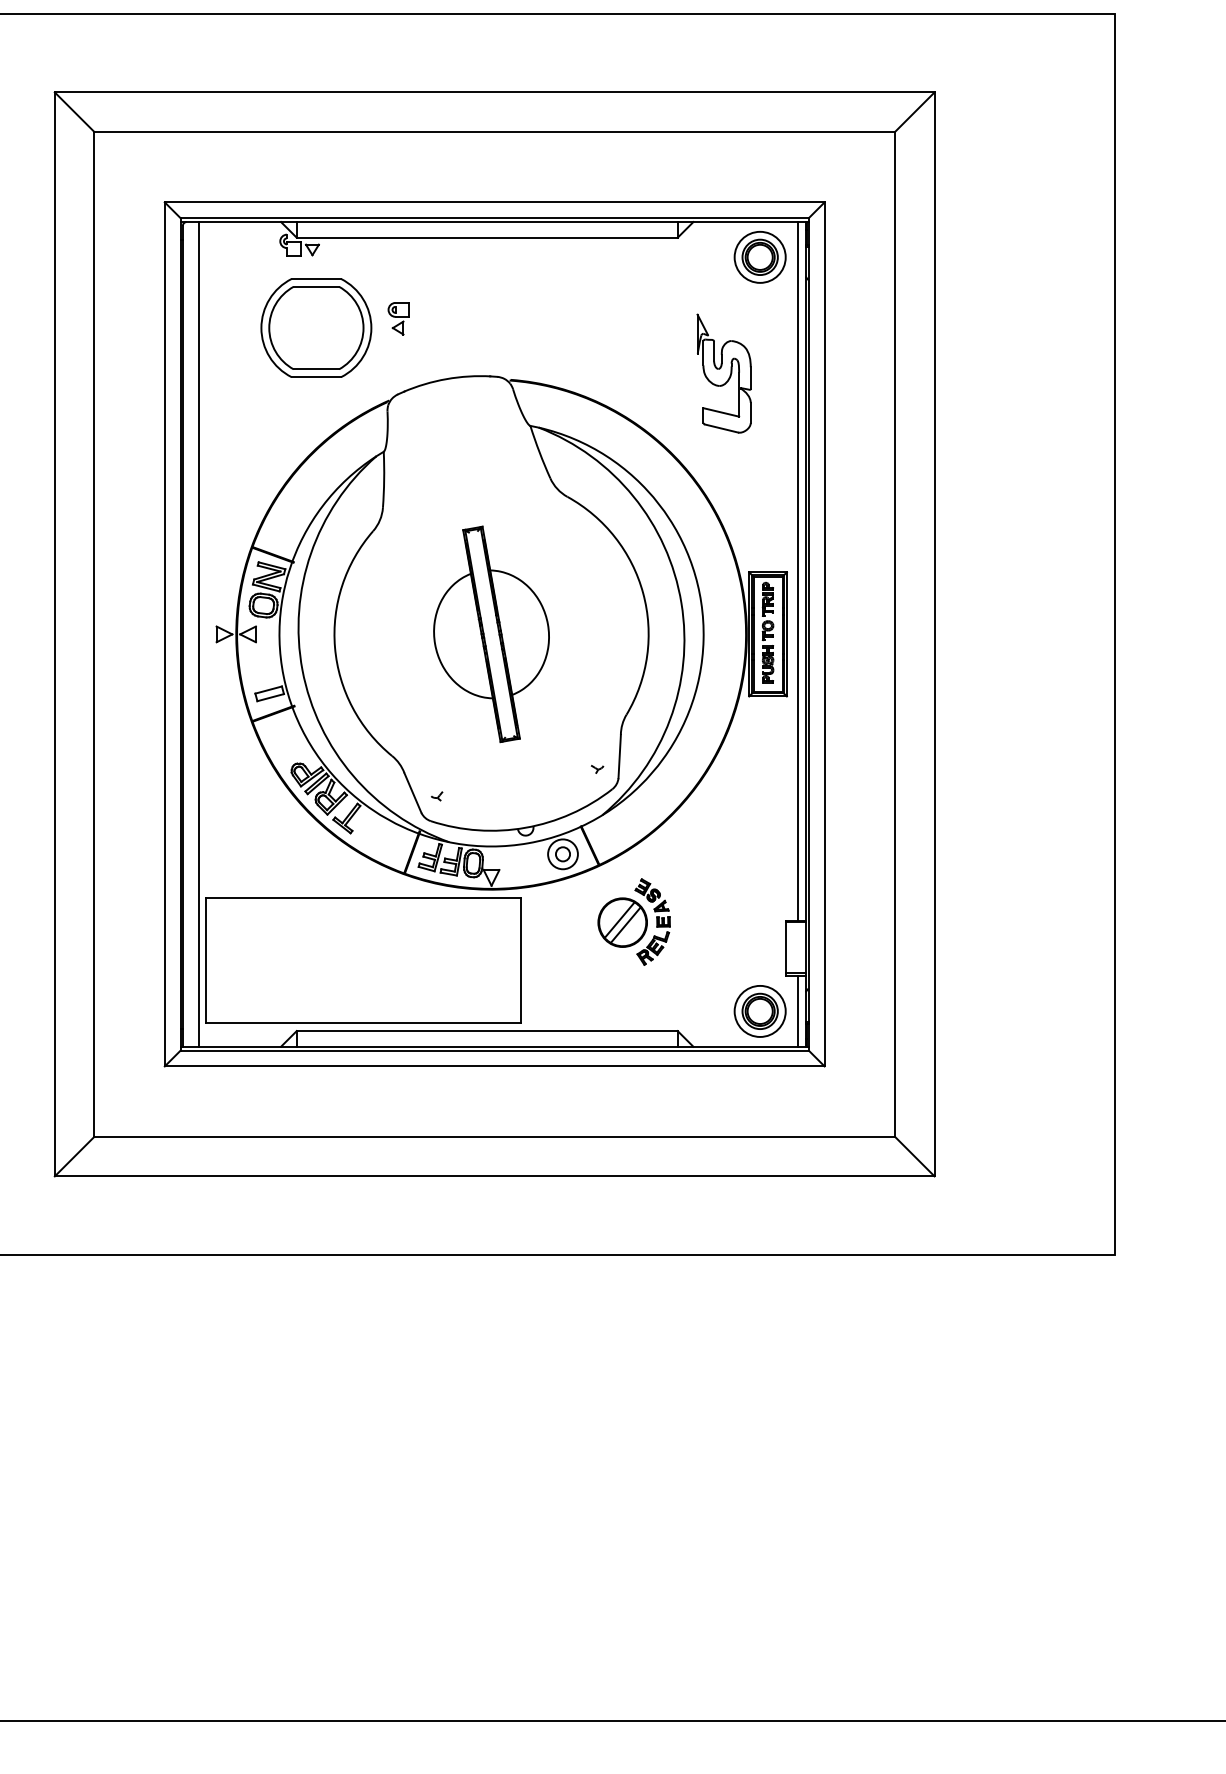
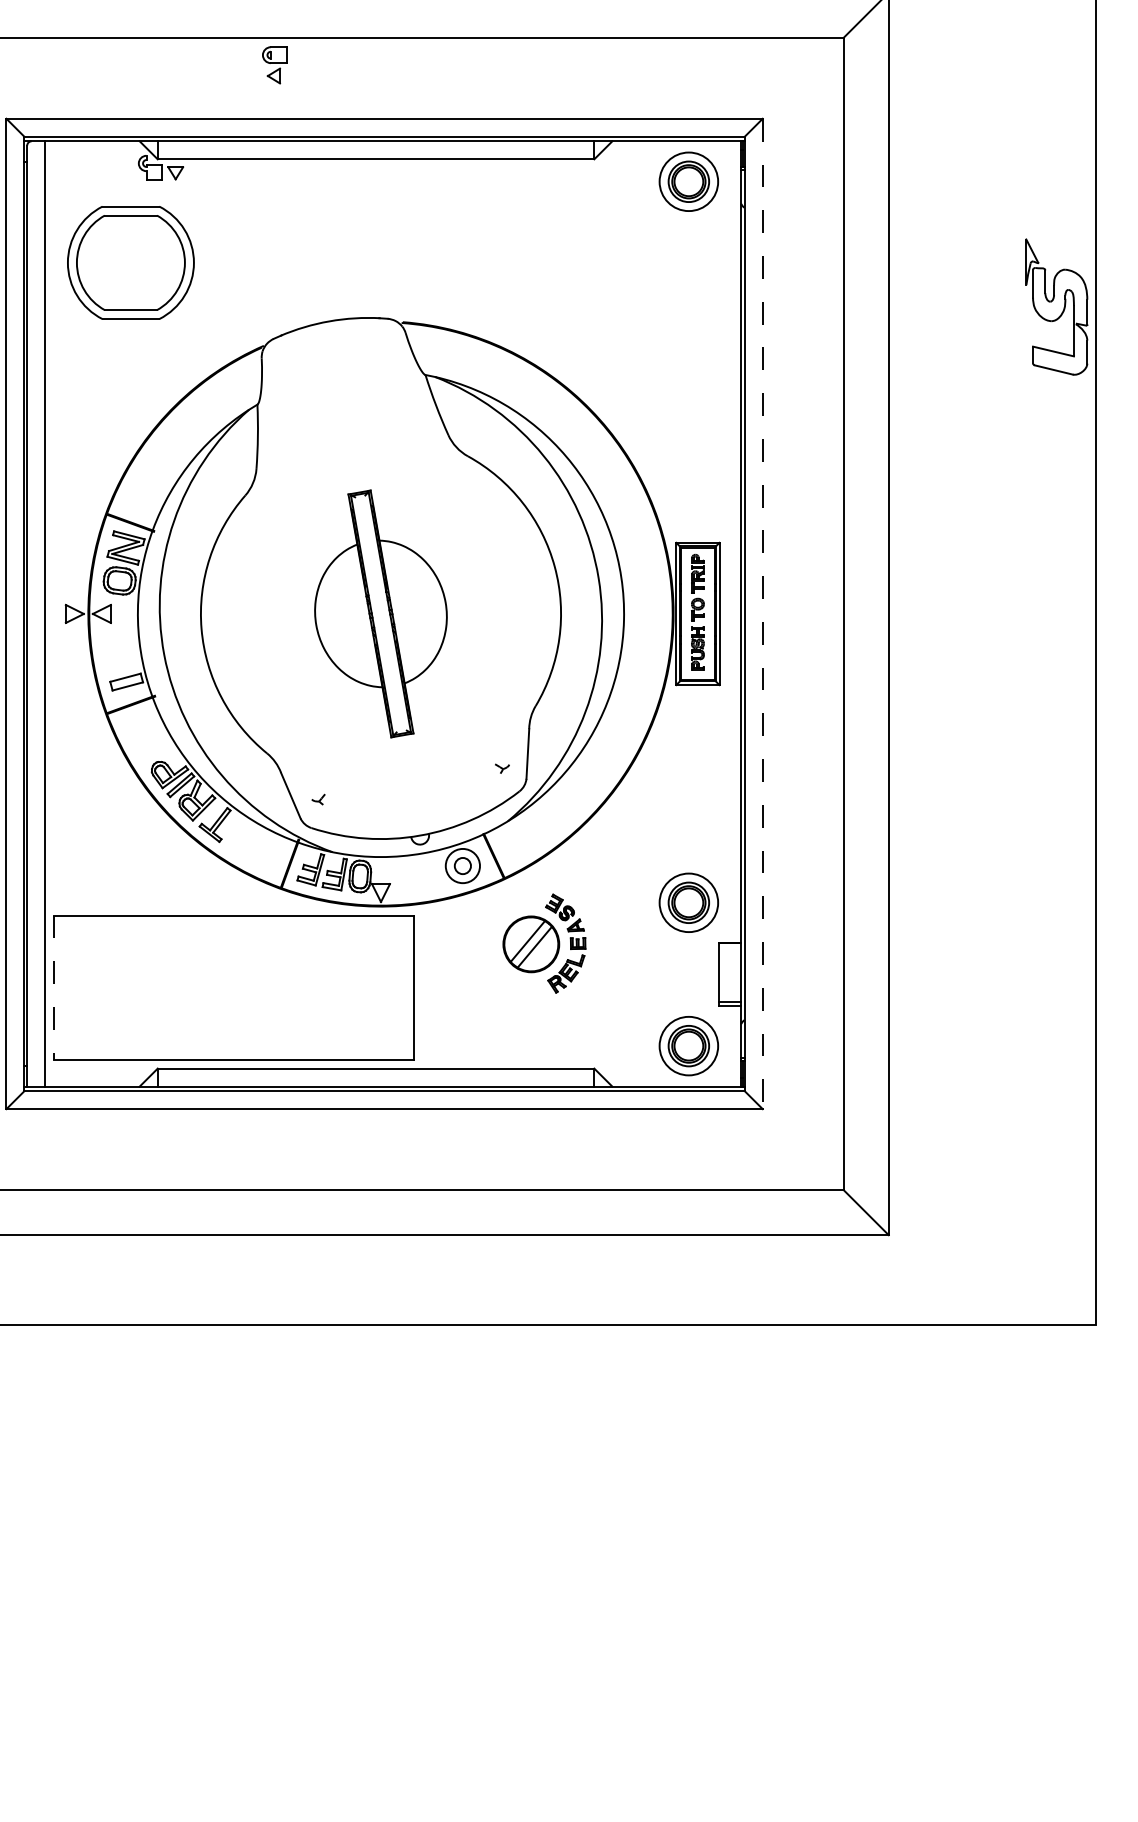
part: (398, 318) -> (274, 65), moved
part: (316, 327) -> (131, 262), moved
part: (723, 373) -> (1056, 306), moved
line: (797, 571) -> (731, 541), removed
line: (824, 634) -> (762, 614), solid -> dashed
part: (759, 886) -> (688, 902), added
line: (206, 960) -> (54, 987), solid -> dashed
line: (797, 1011) -> (731, 1046), removed

